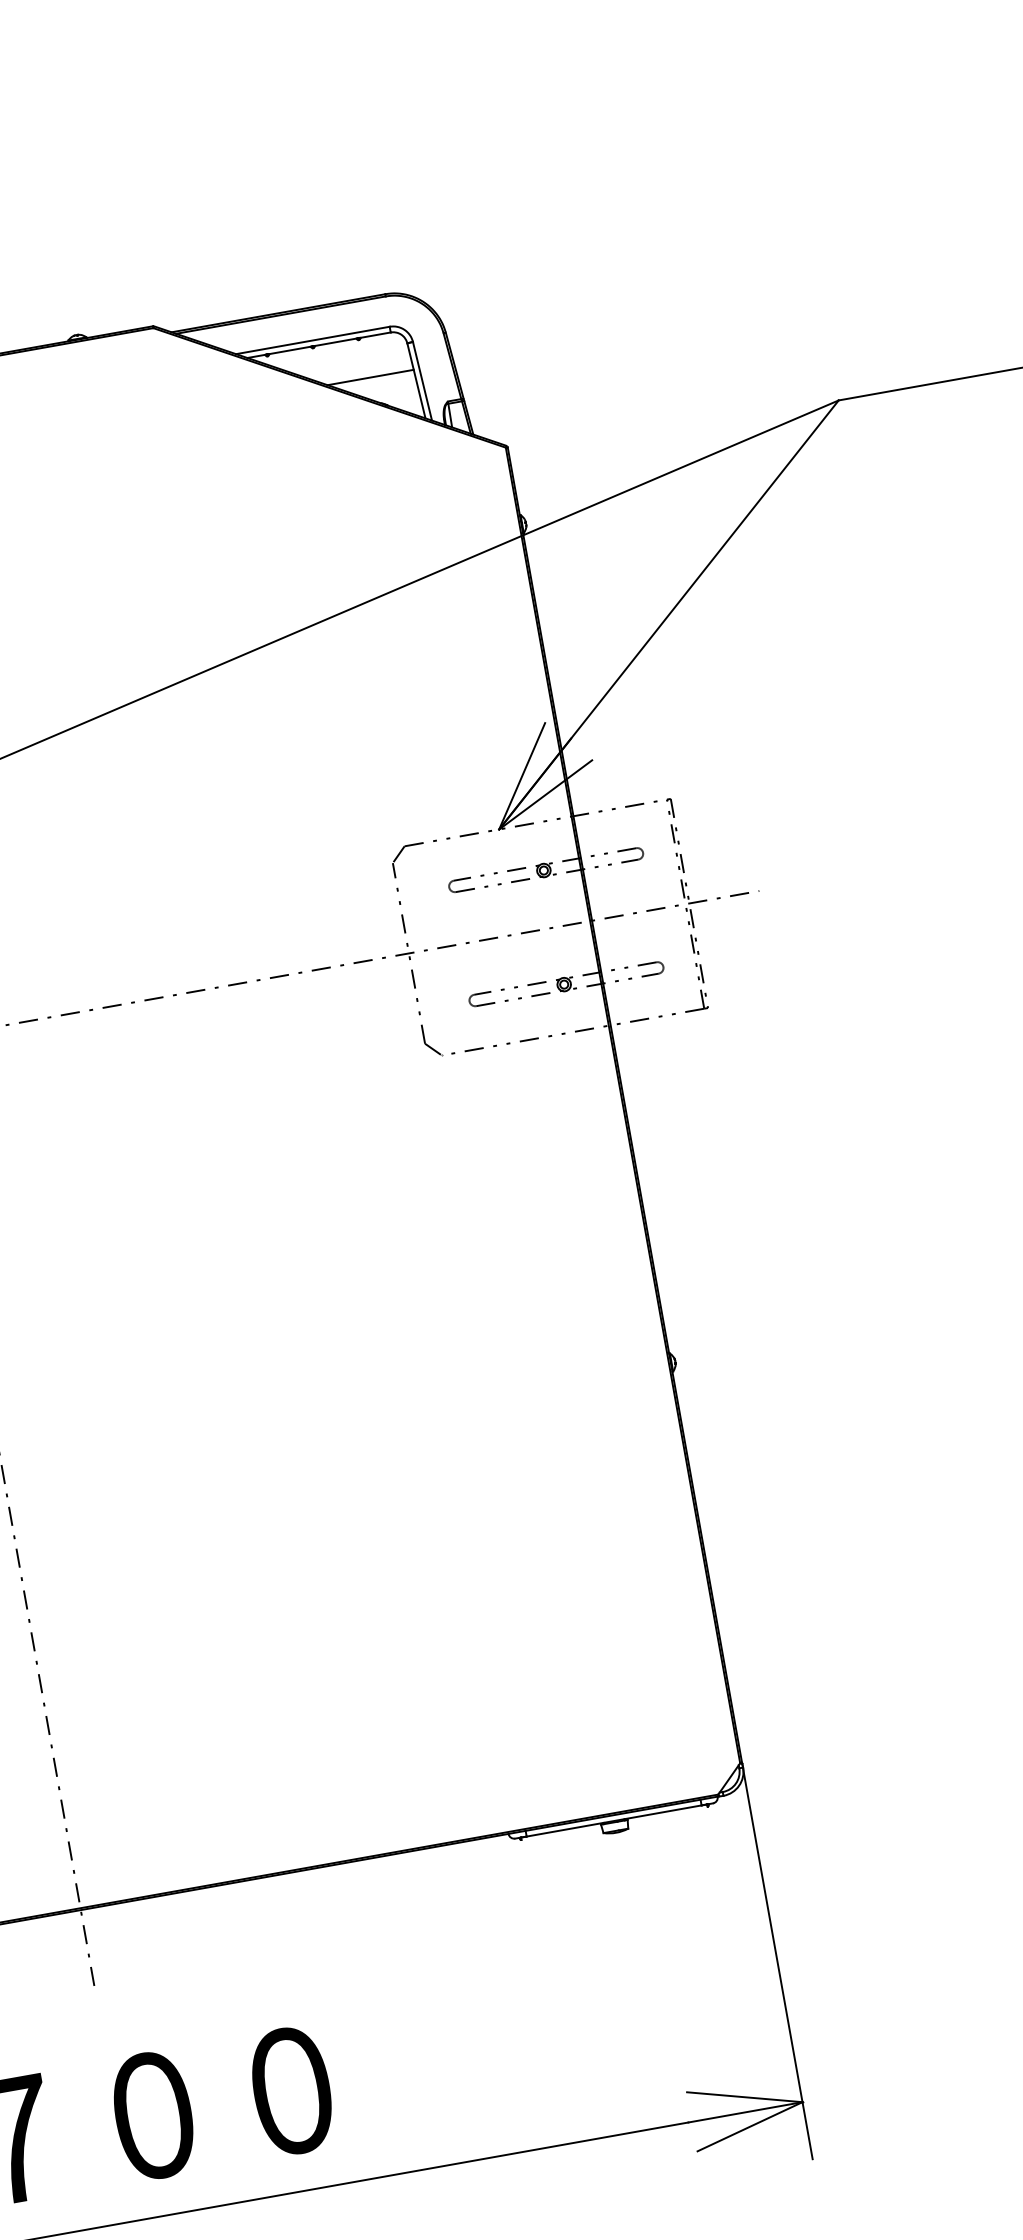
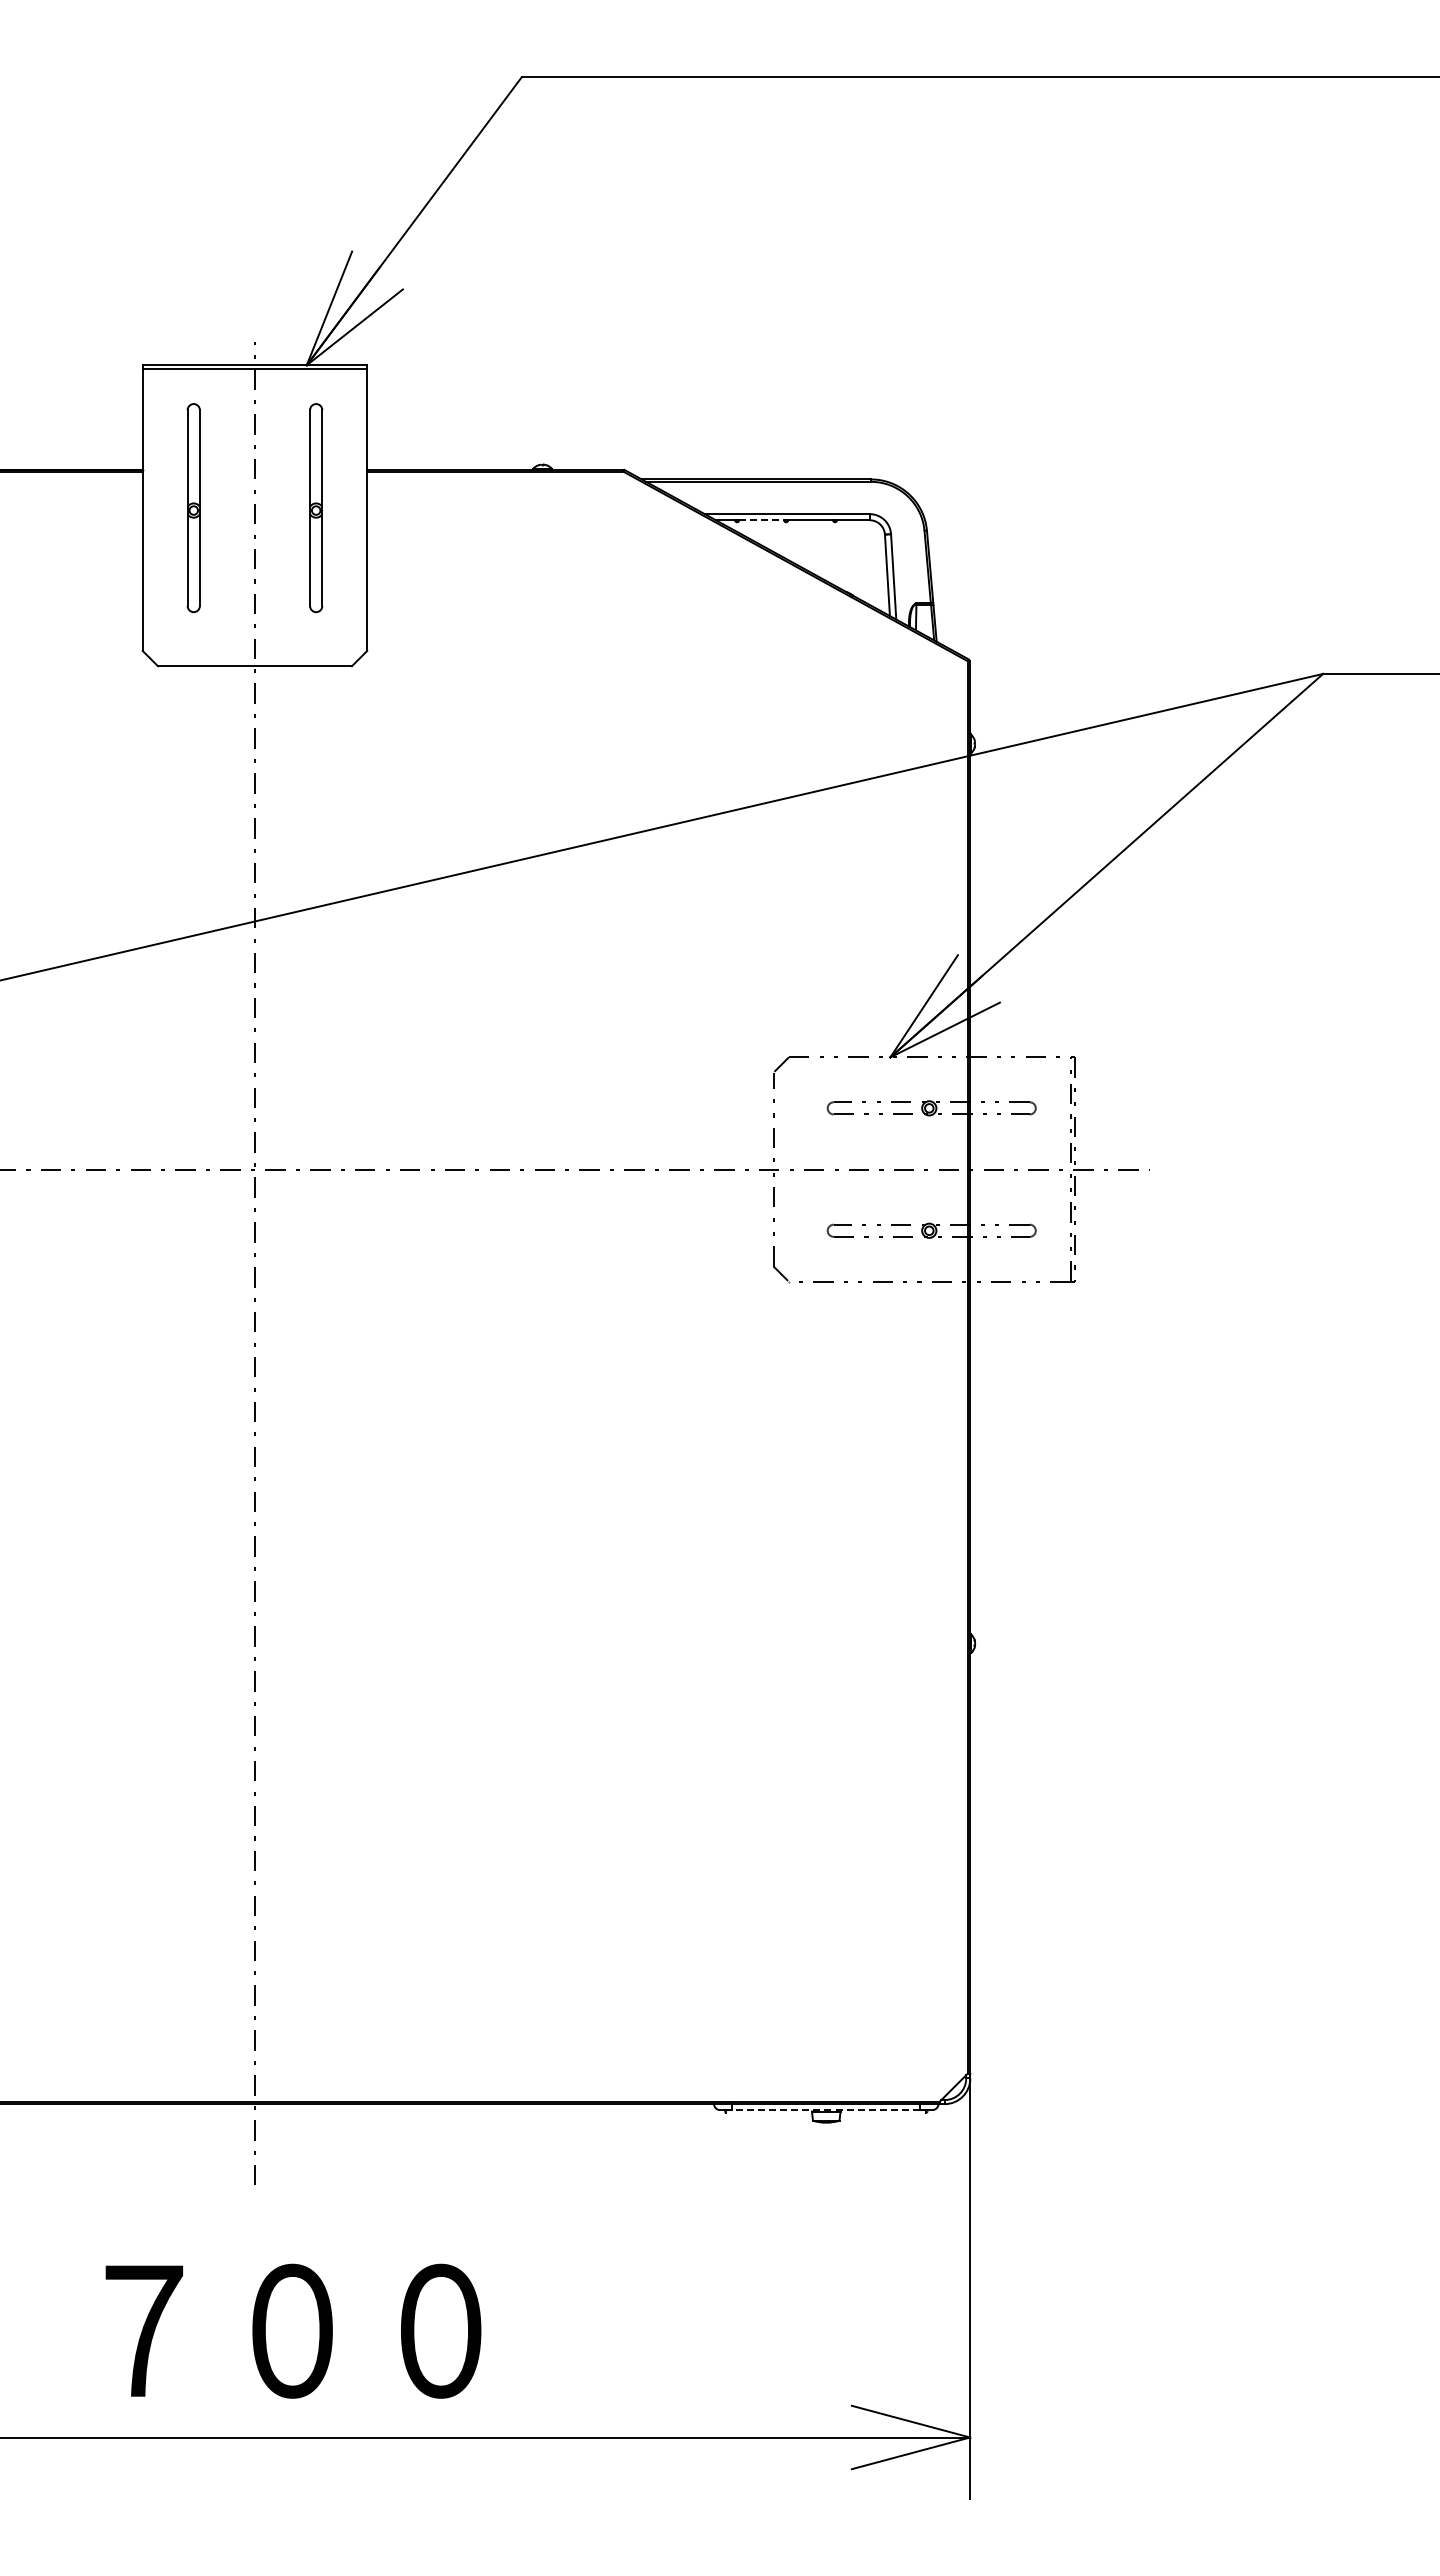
line: (290, 350) -> (762, 520), solid -> dashed
line: (370, 377) -> (840, 563), removed
line: (614, 1821) -> (826, 2110), solid -> dashed

